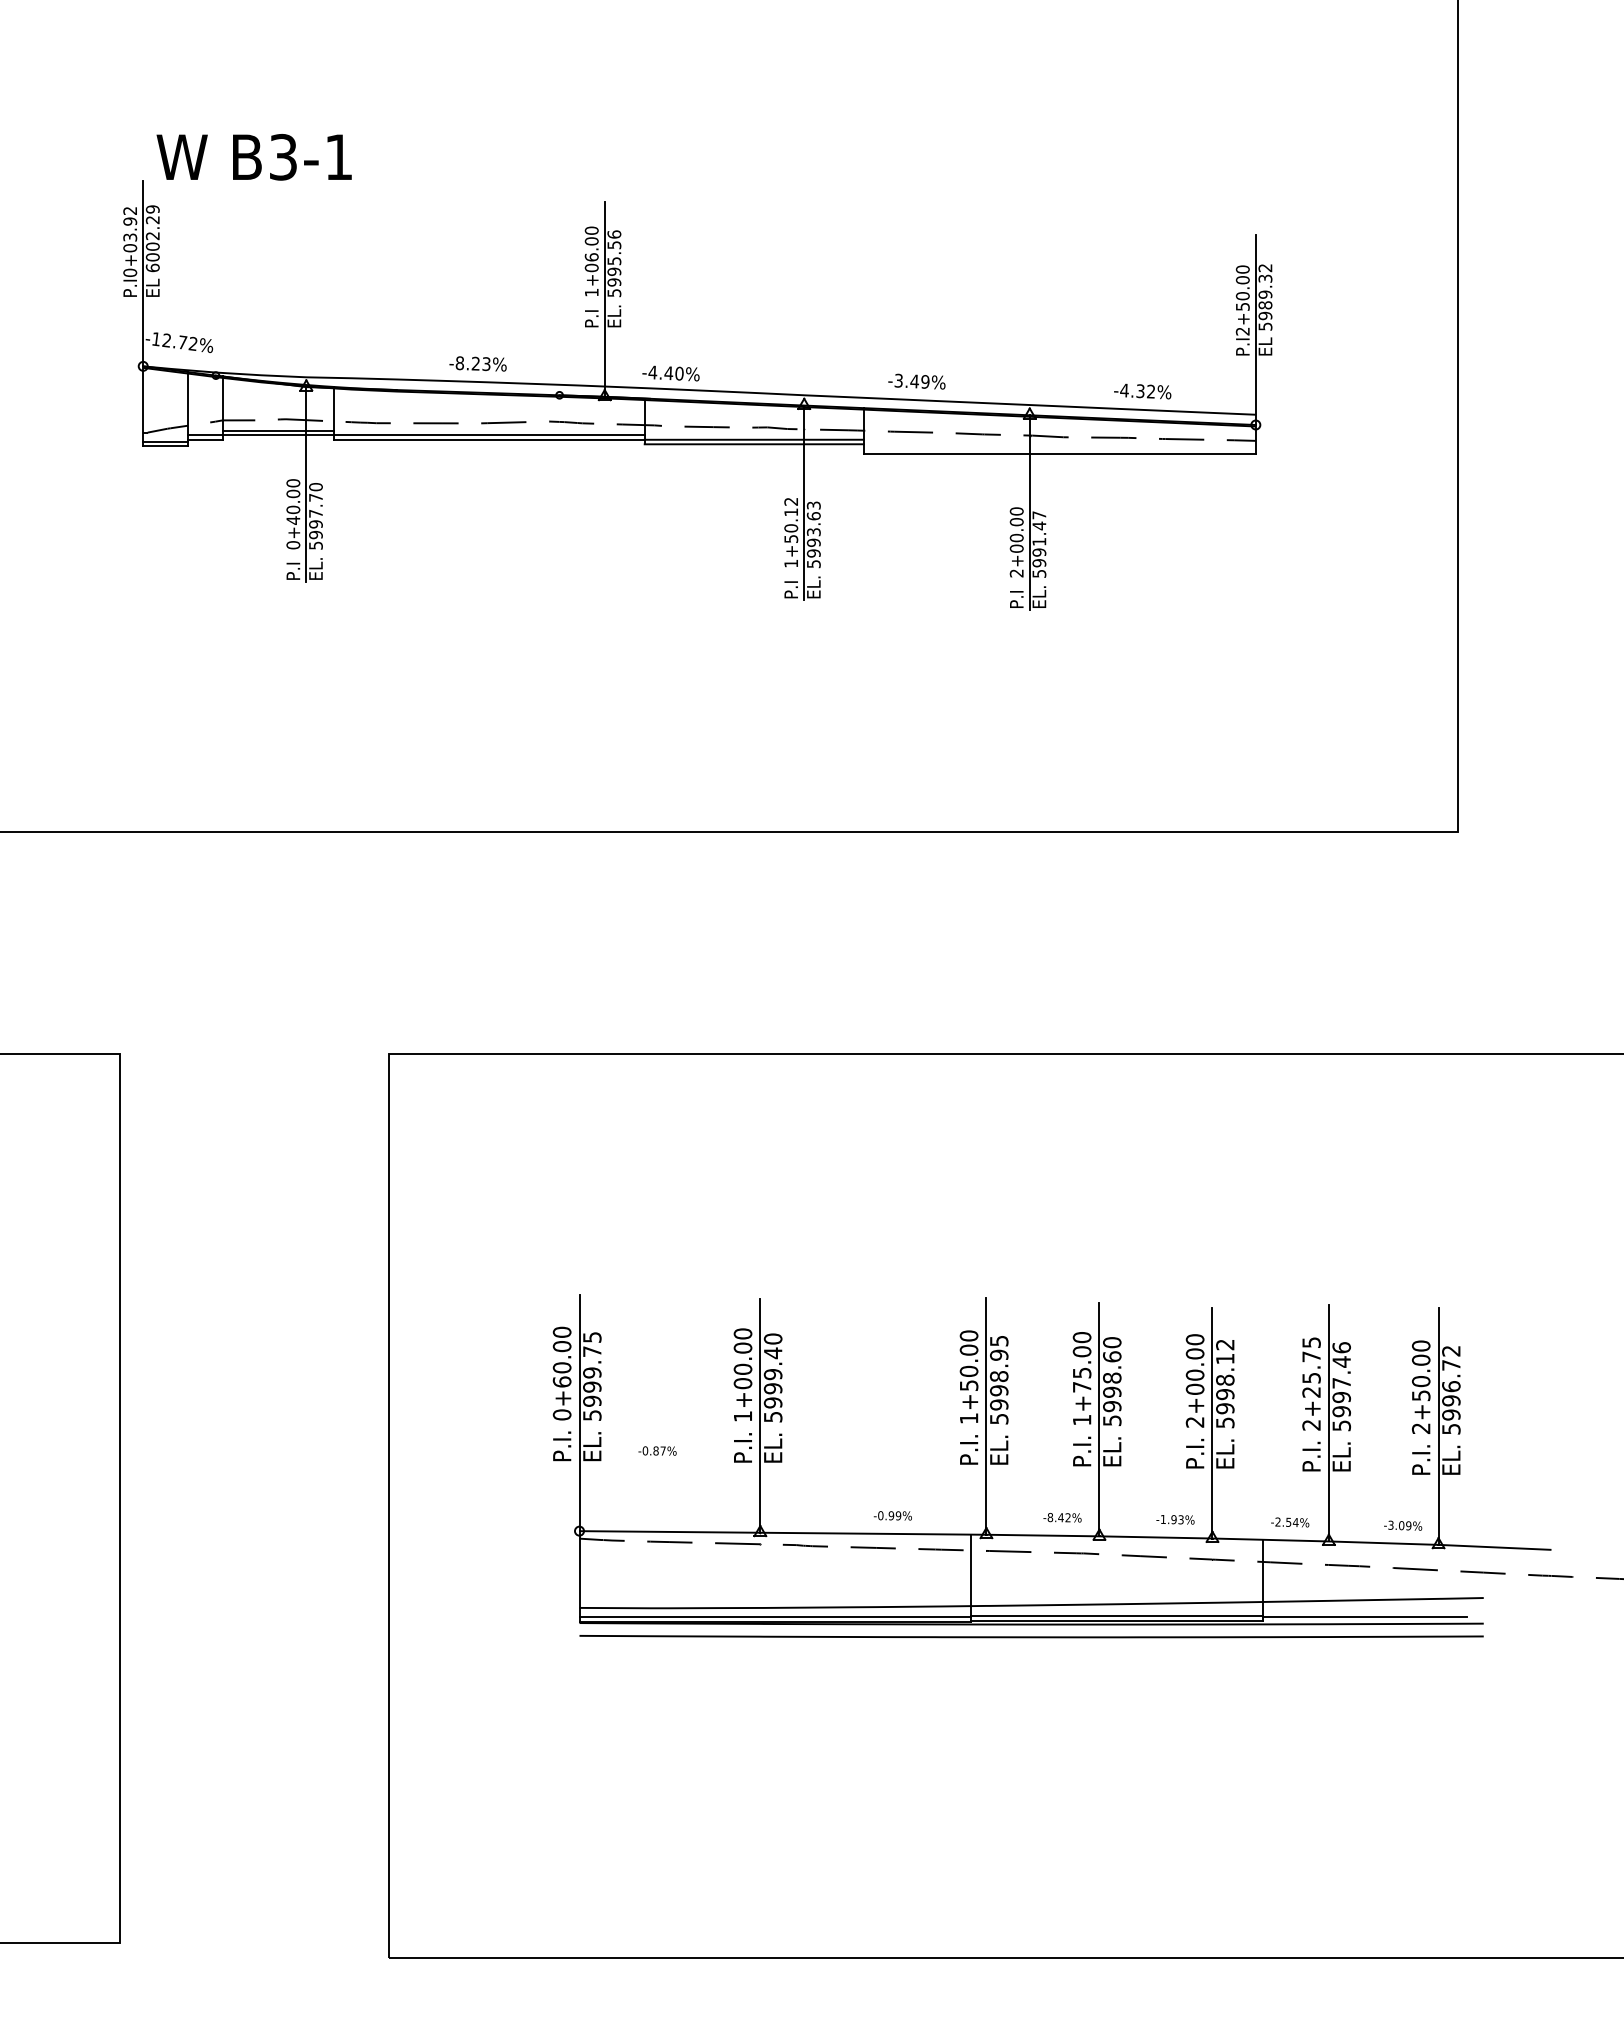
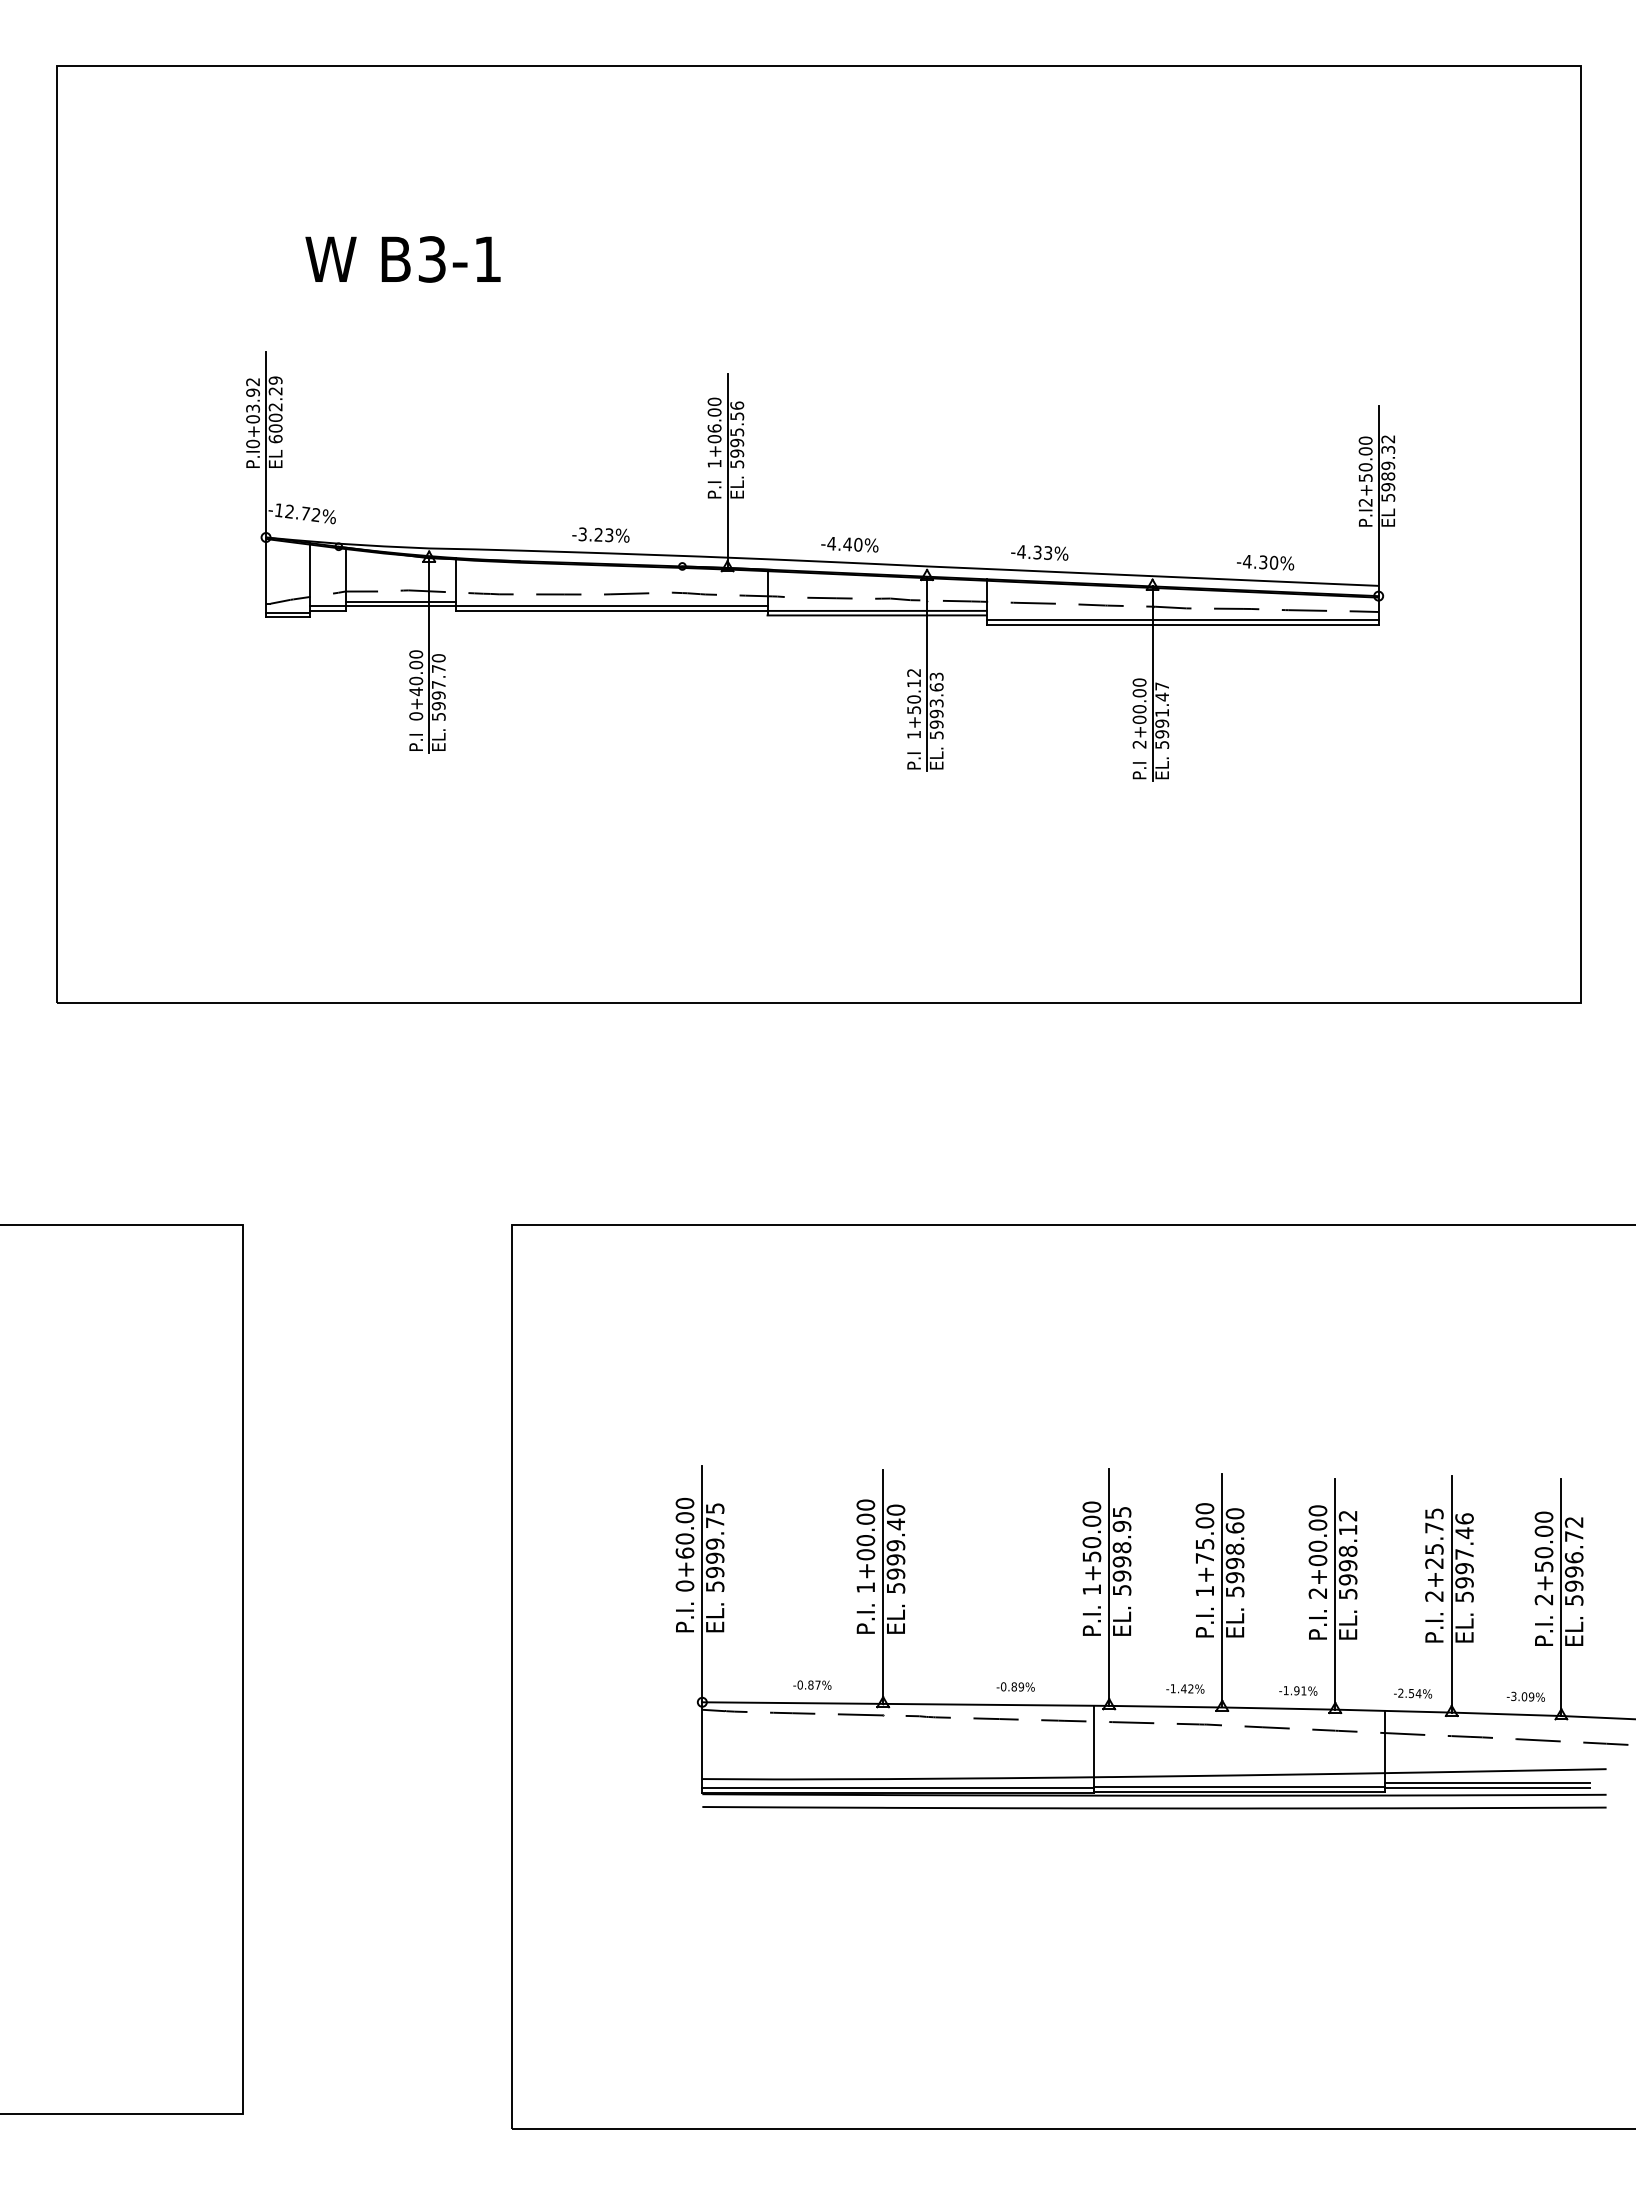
text: (253, 157) -> (402, 259), moved
text: (459, 363) -> (582, 534), -8.23% -> -3.23%
text: (670, 373) -> (849, 544), moved
text: (911, 381) -> (1034, 552), -3.49% -> -4.33%
text: (1150, 391) -> (1273, 562), -4.32% -> -4.30%
line: (1059, 449) -> (1182, 620), added
text: (657, 1450) -> (812, 1684), moved
text: (890, 1515) -> (1013, 1686), -0.99% -> -0.89%
text: (1049, 1517) -> (1172, 1688), -8.42% -> -1.42%
text: (1180, 1519) -> (1303, 1690), -1.93% -> -1.91%
line: (1364, 1612) -> (1487, 1783), added

